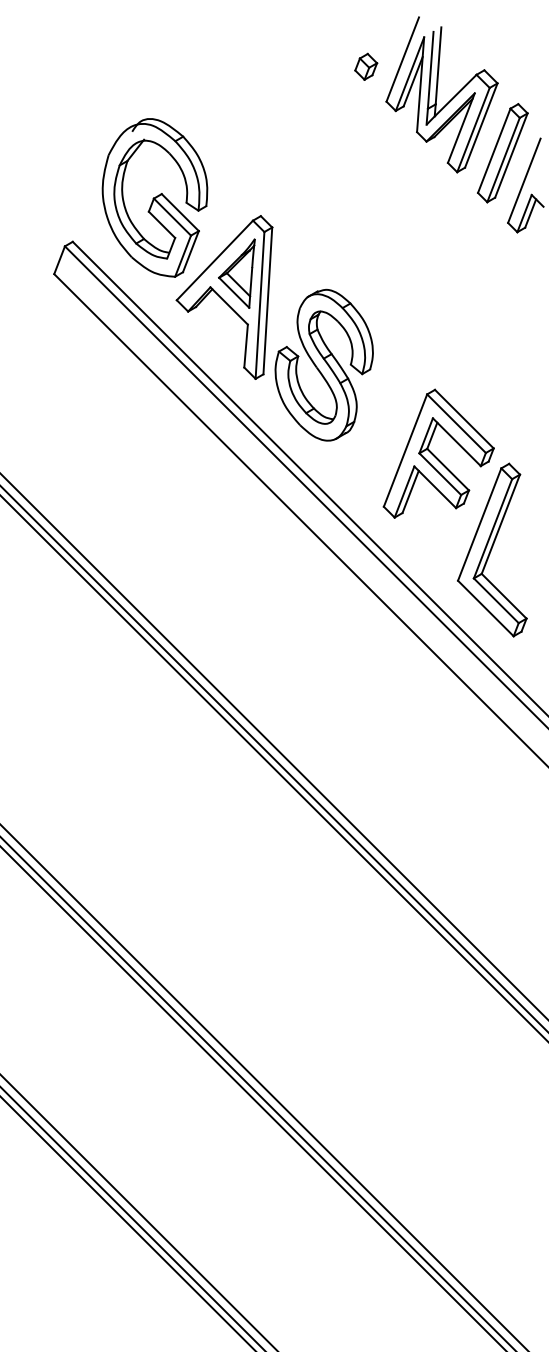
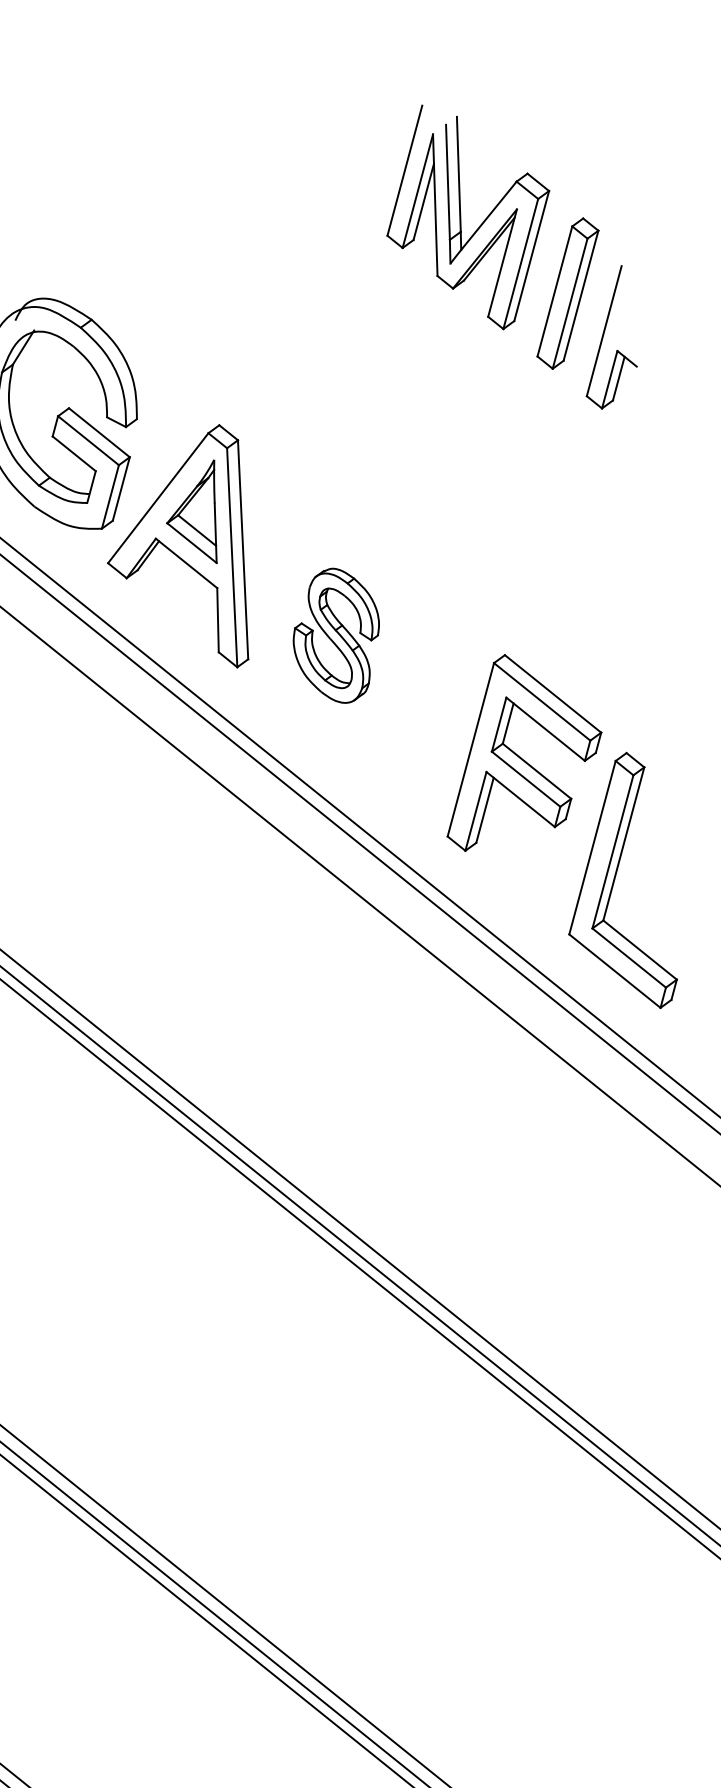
part: (366, 66) -> (352, 186), removed
part: (323, 364) -> (335, 635), size x0.6

